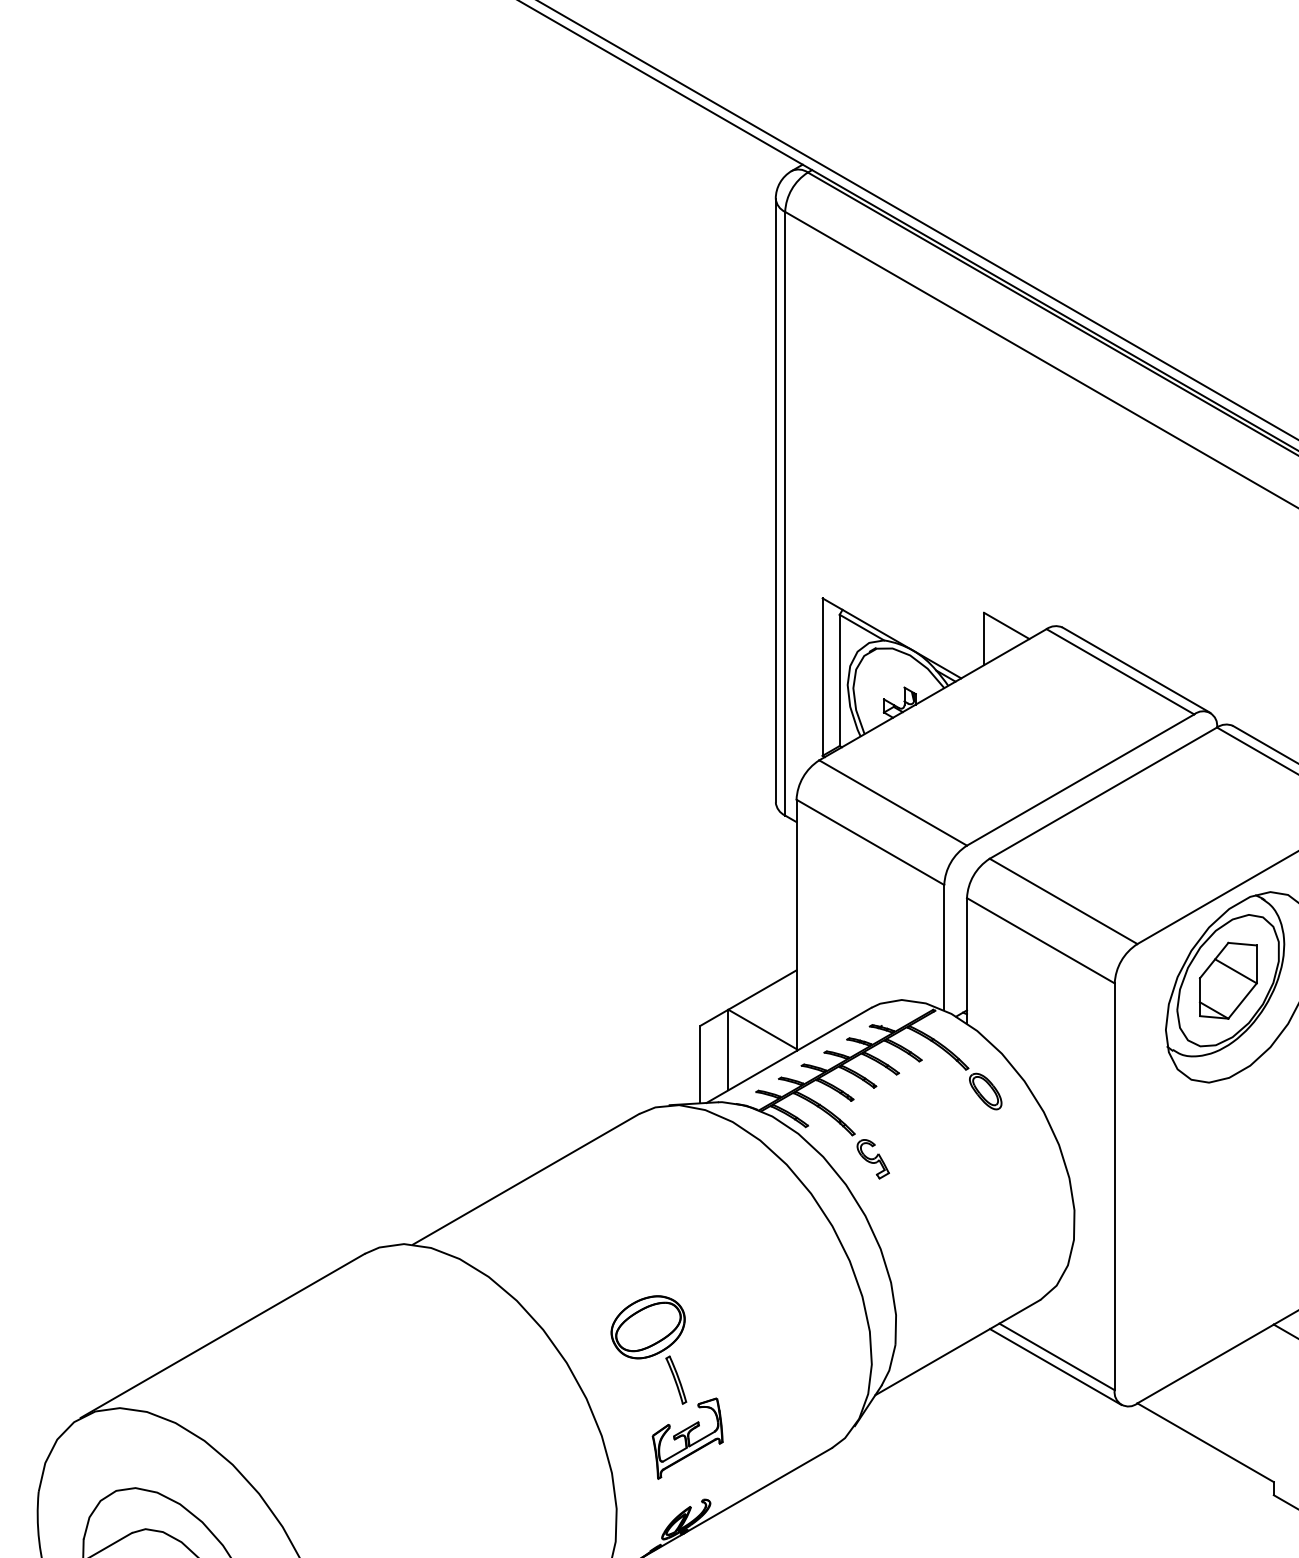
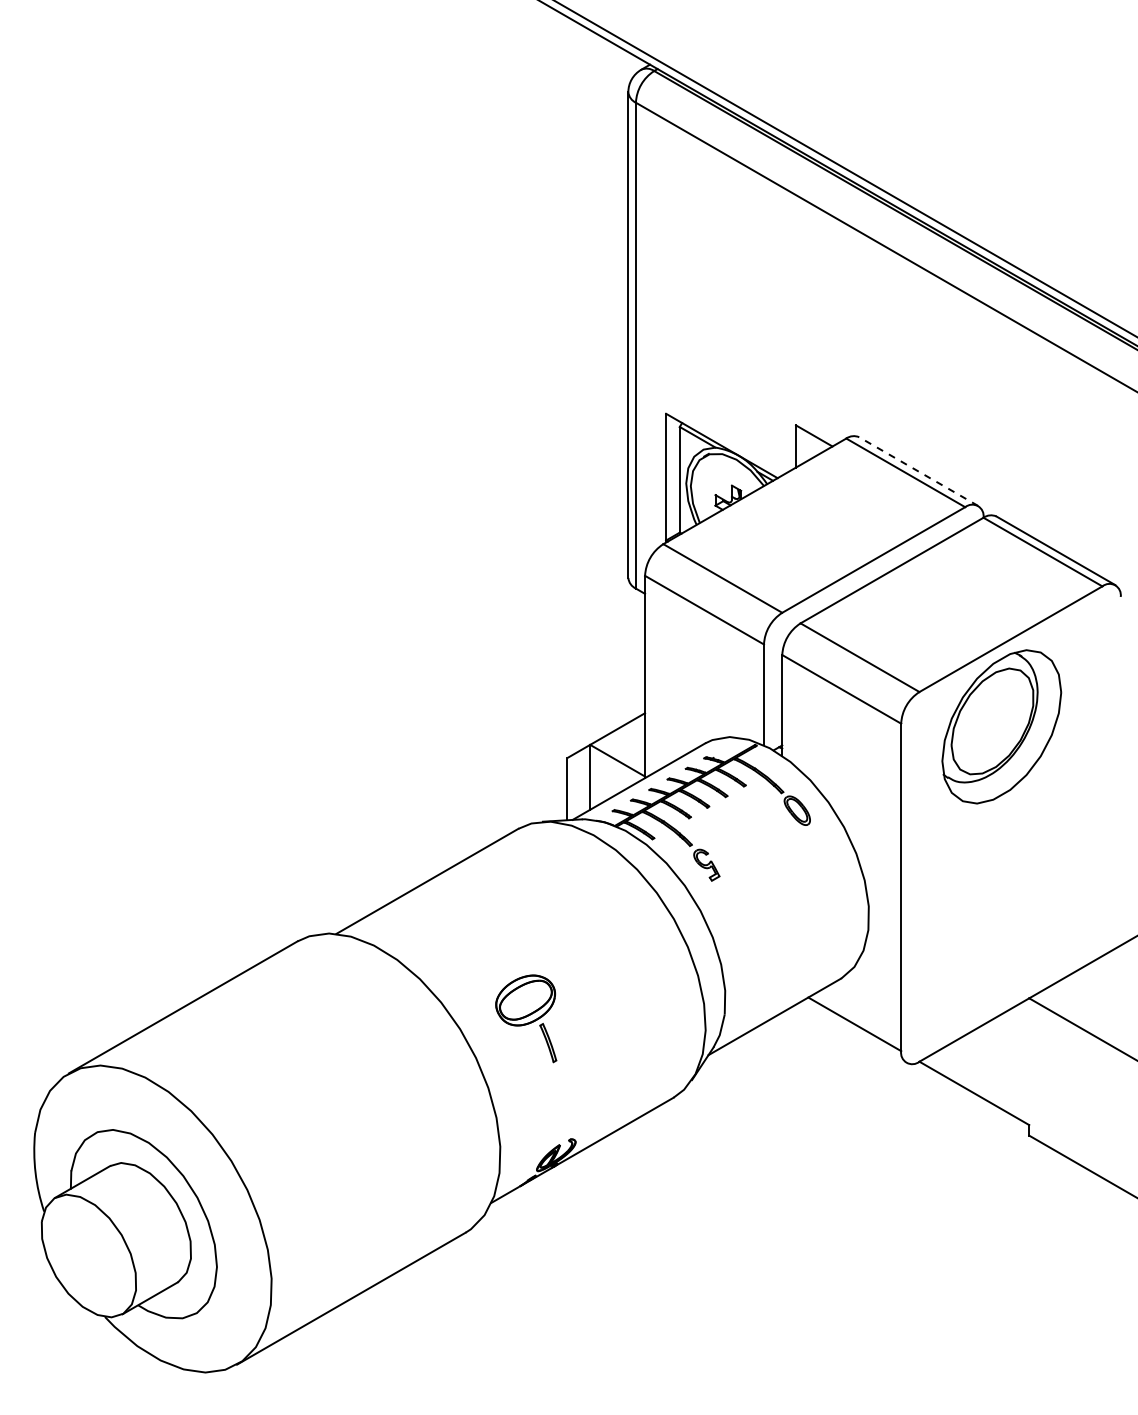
line: (1136, 670) -> (918, 471), solid -> dashed
part: (1228, 980) -> (992, 721), removed
line: (1055, 1365) -> (853, 1031), removed
part: (687, 1439) -> (557, 1090), removed

